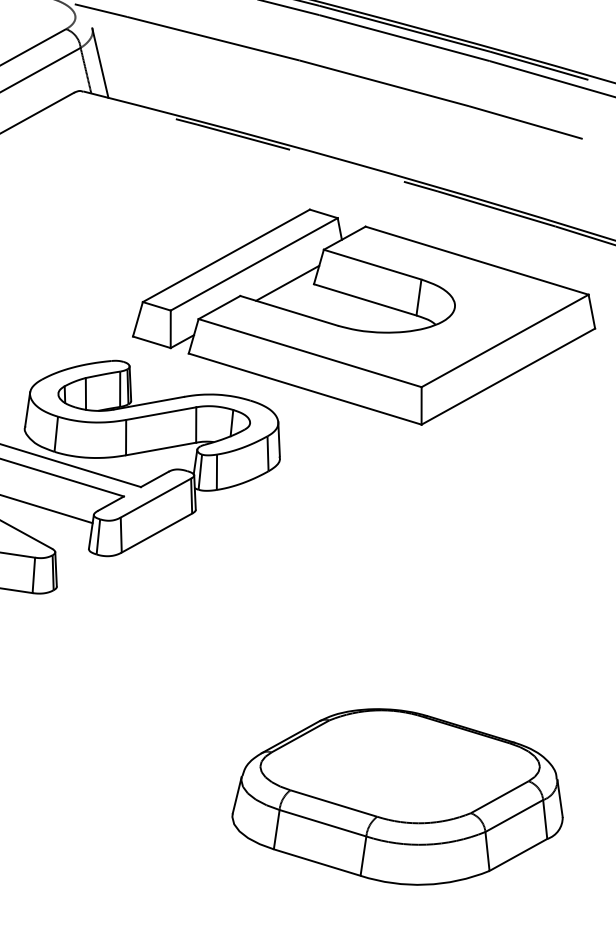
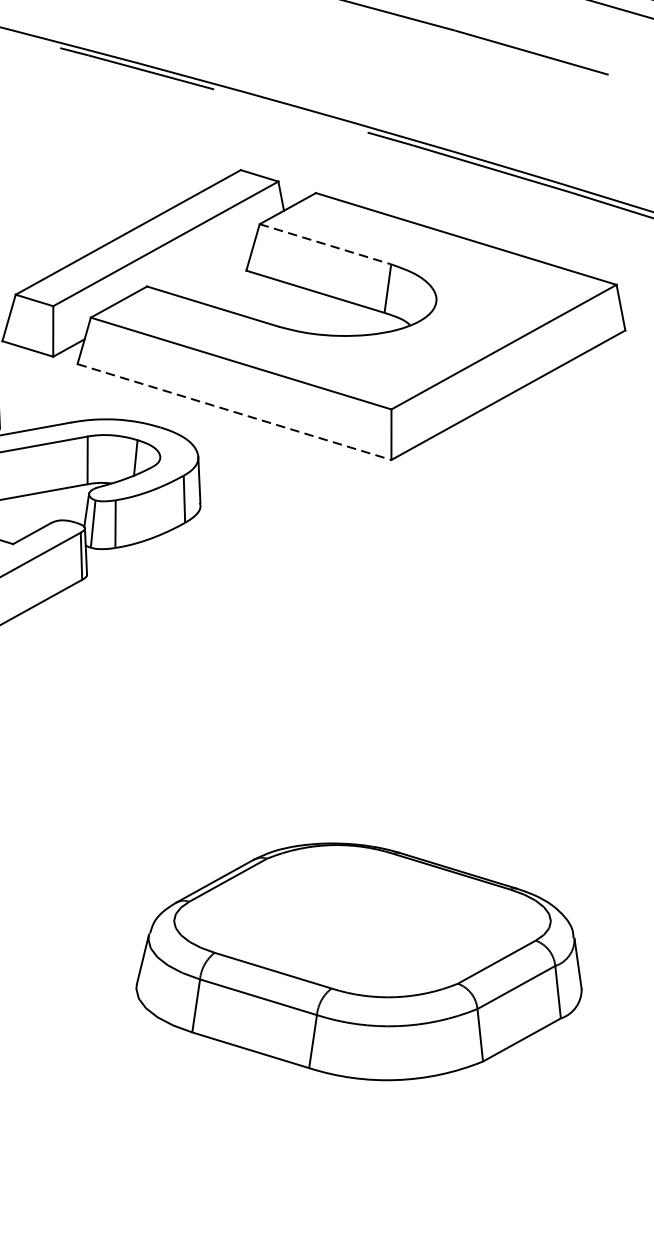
line: (373, 264) -> (326, 244), solid -> dashed
line: (287, 282) -> (210, 268), removed
line: (305, 389) -> (234, 412), solid -> dashed

